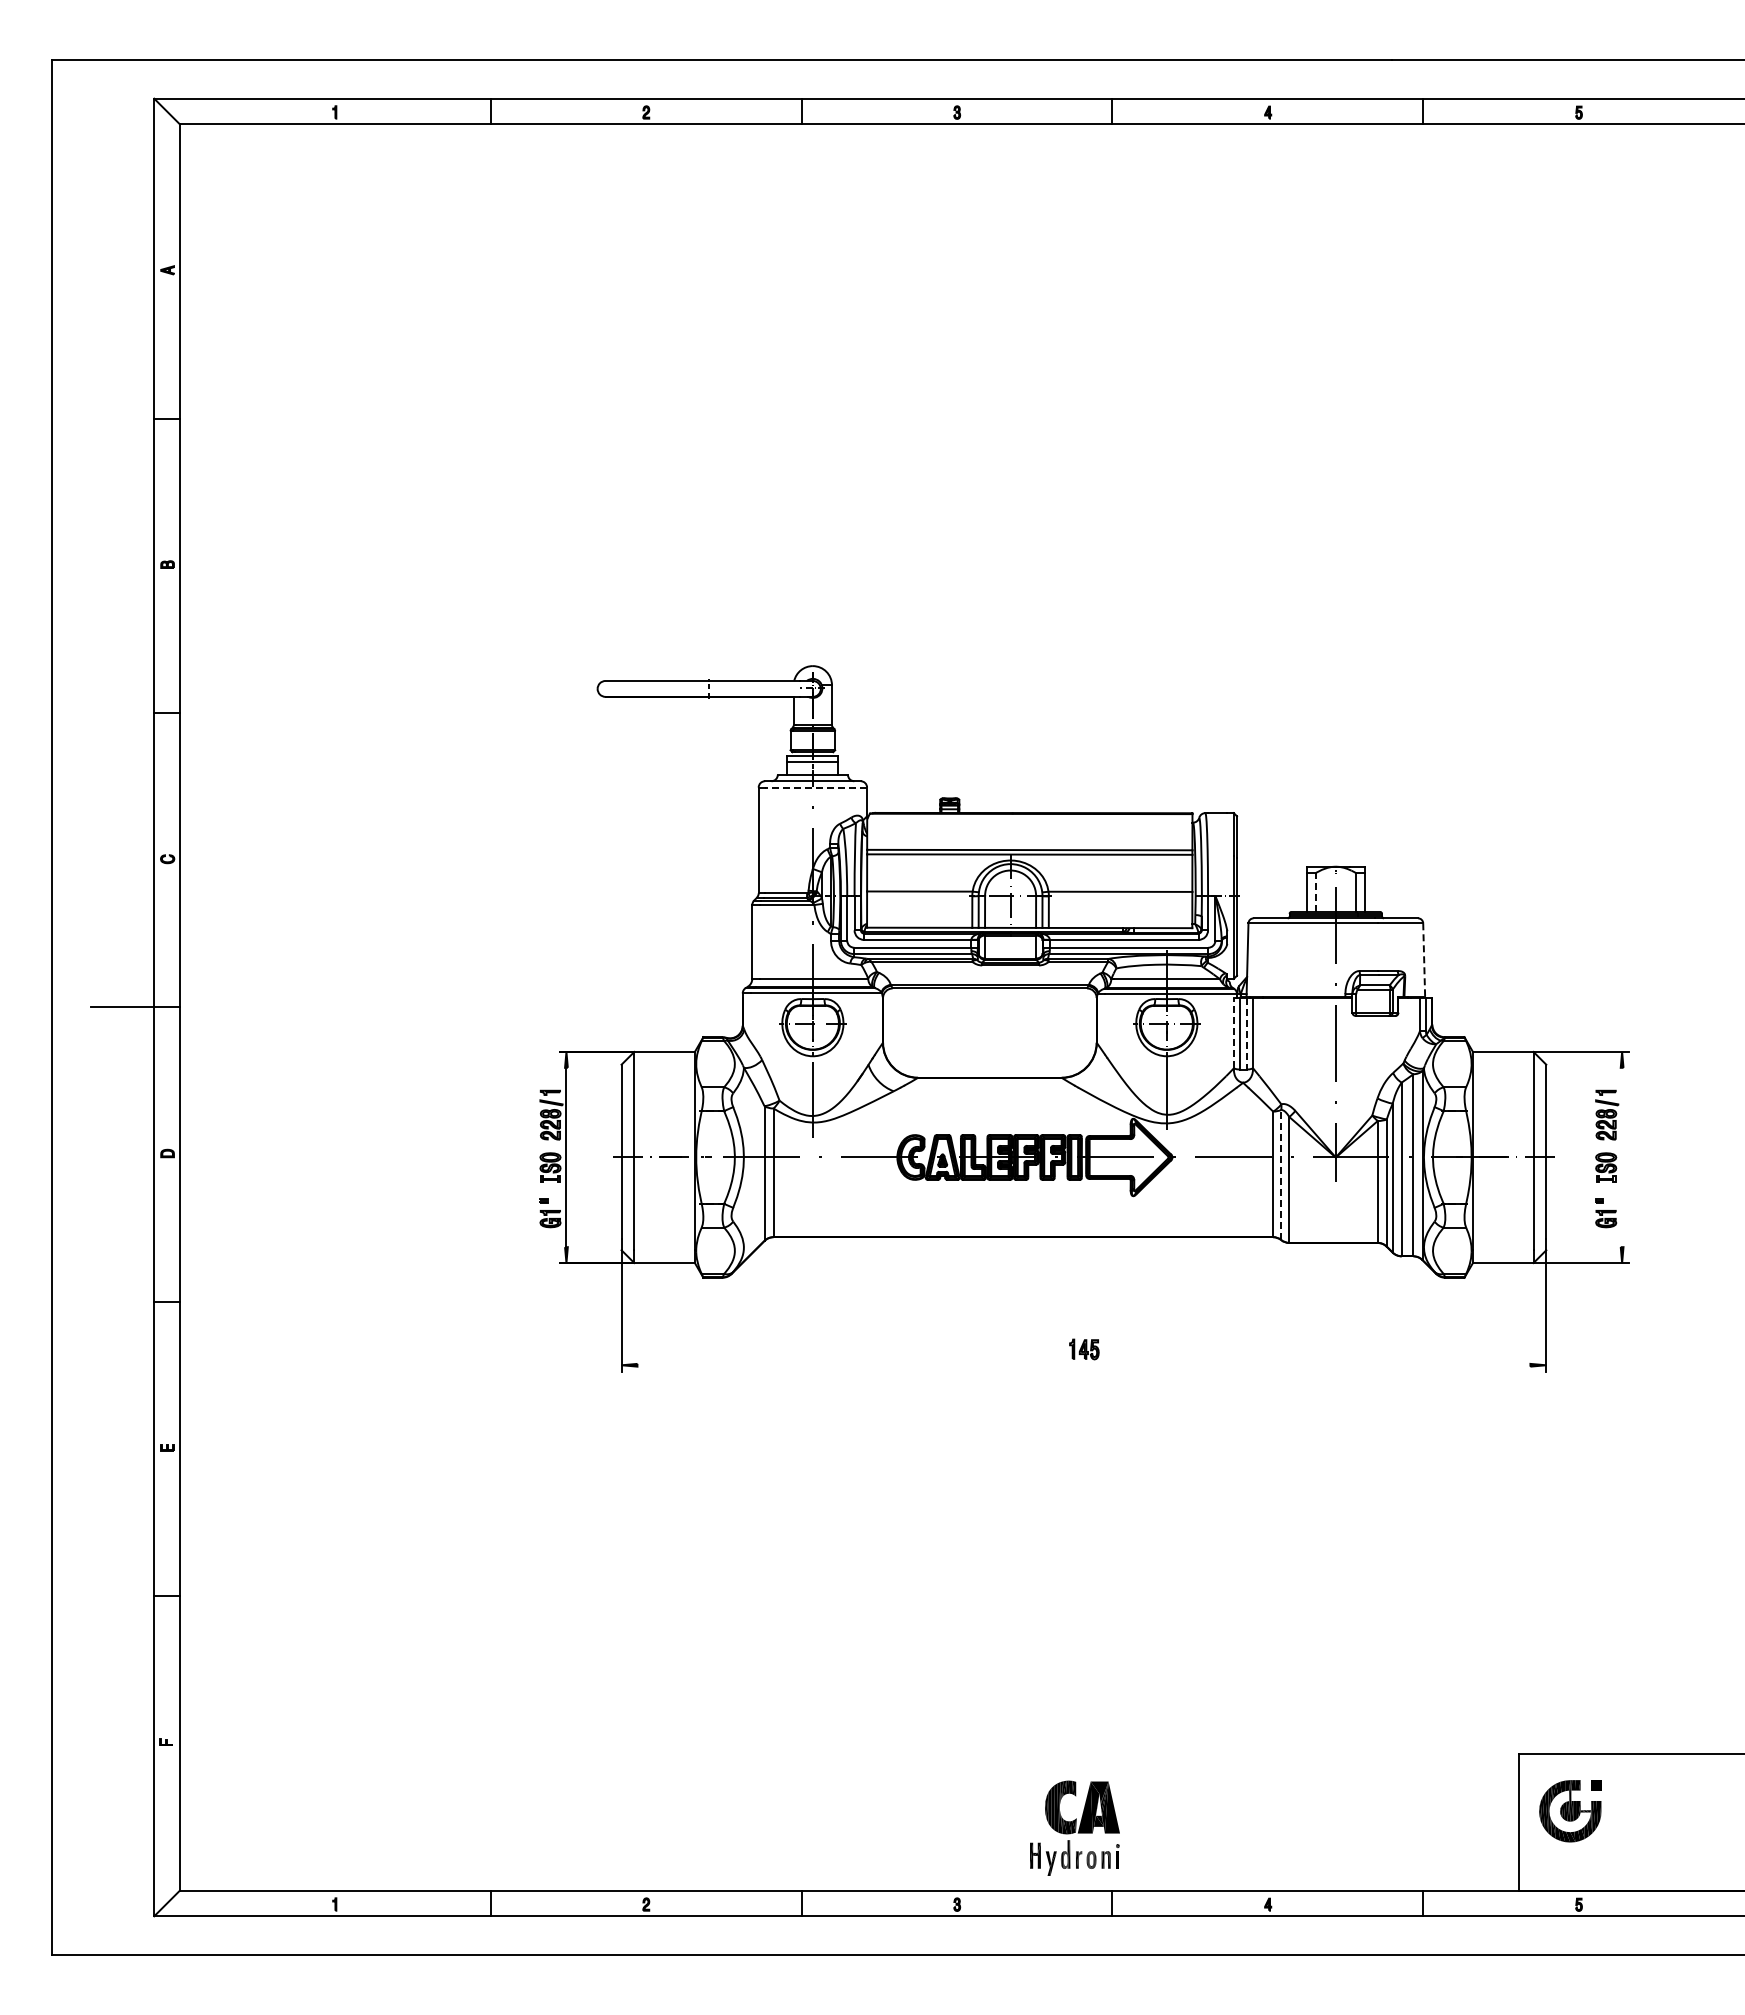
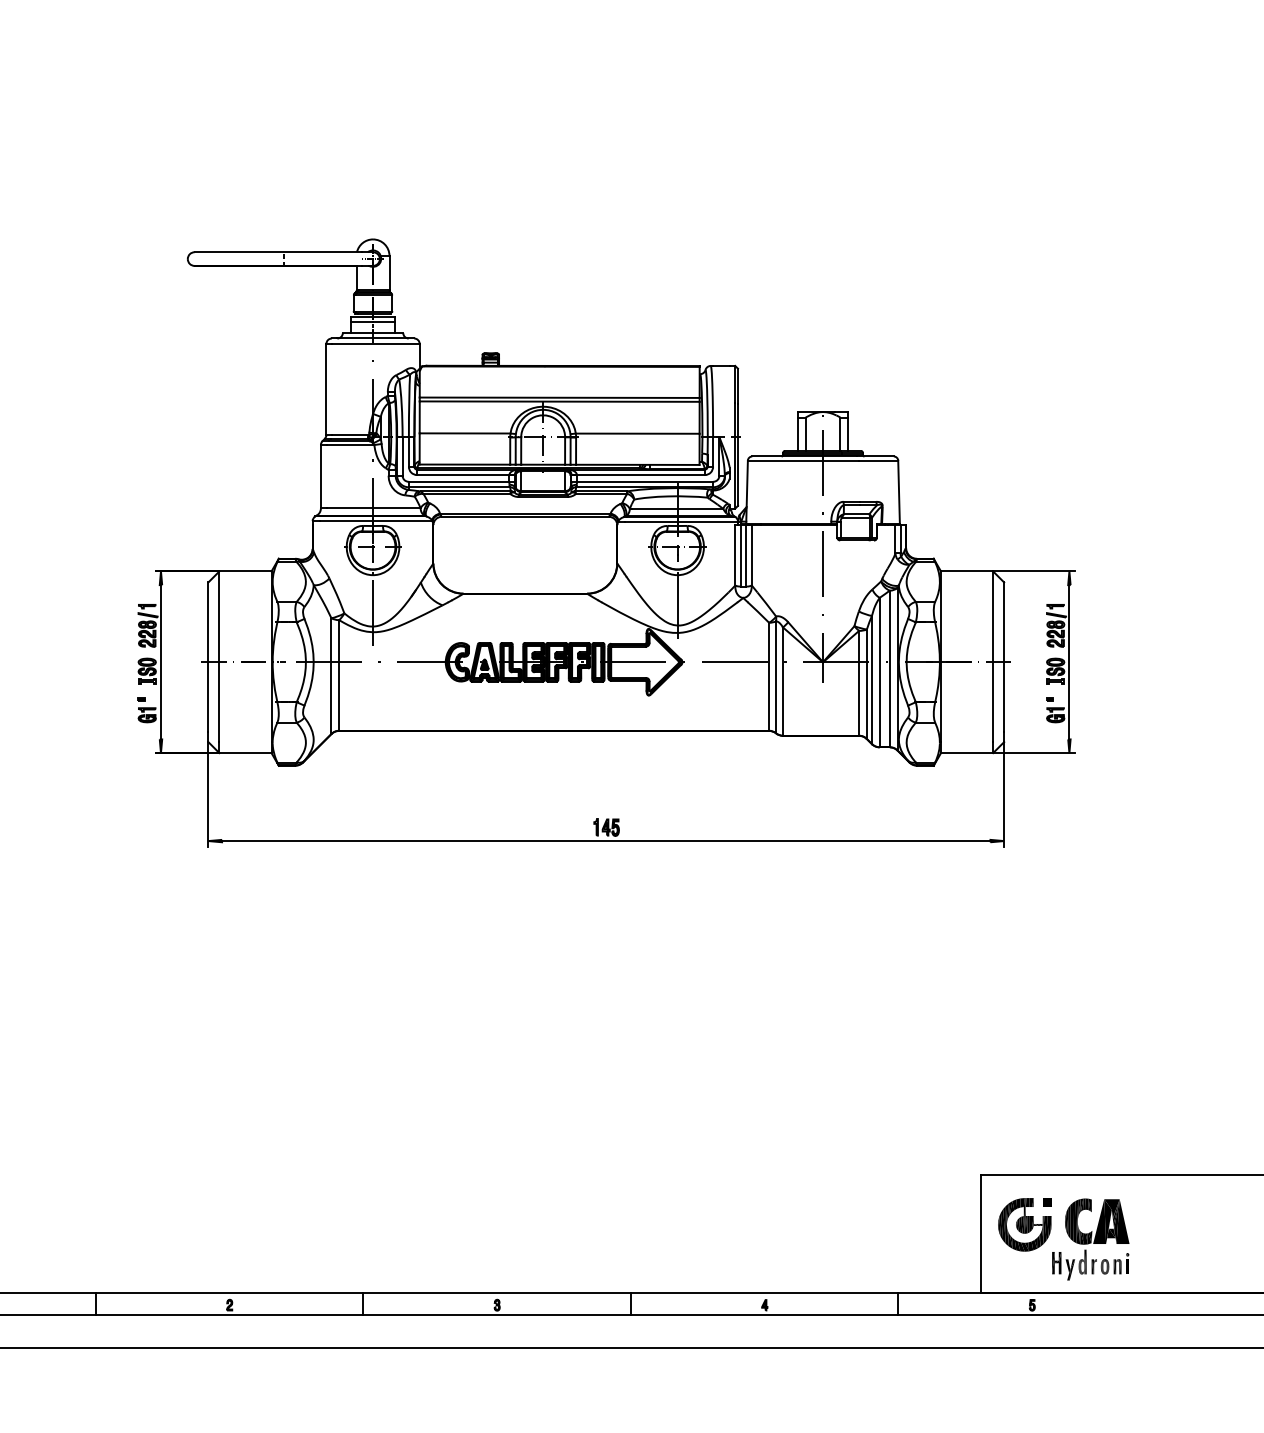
line: (816, 787) -> (376, 343), dashed -> solid
line: (1315, 892) -> (805, 434), dashed -> solid
line: (1424, 960) -> (899, 492), dashed -> solid
line: (1233, 1032) -> (734, 554), dashed -> solid
line: (1246, 1033) -> (746, 555), dashed -> solid
line: (1622, 1157) -> (1069, 662), added
line: (1281, 1174) -> (776, 676), dashed -> solid
line: (1083, 1365) -> (605, 841), added
part: (1074, 1827) -> (1090, 1238), moved

